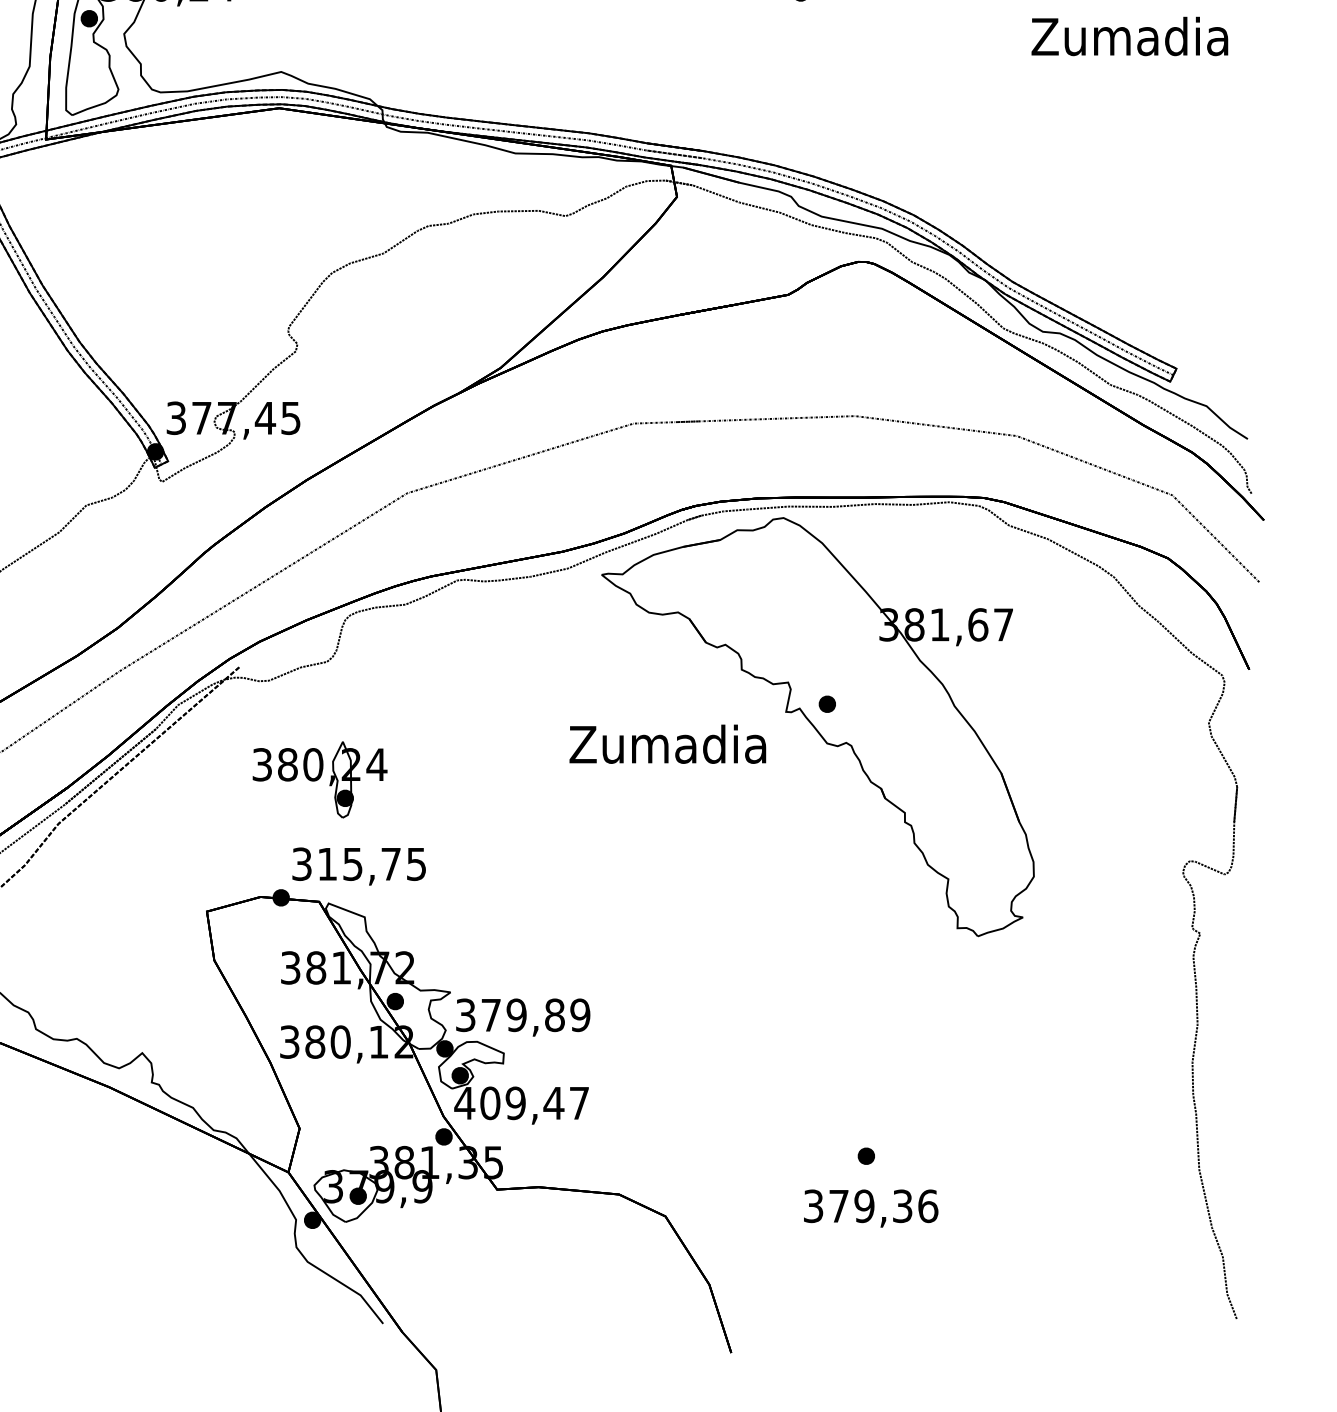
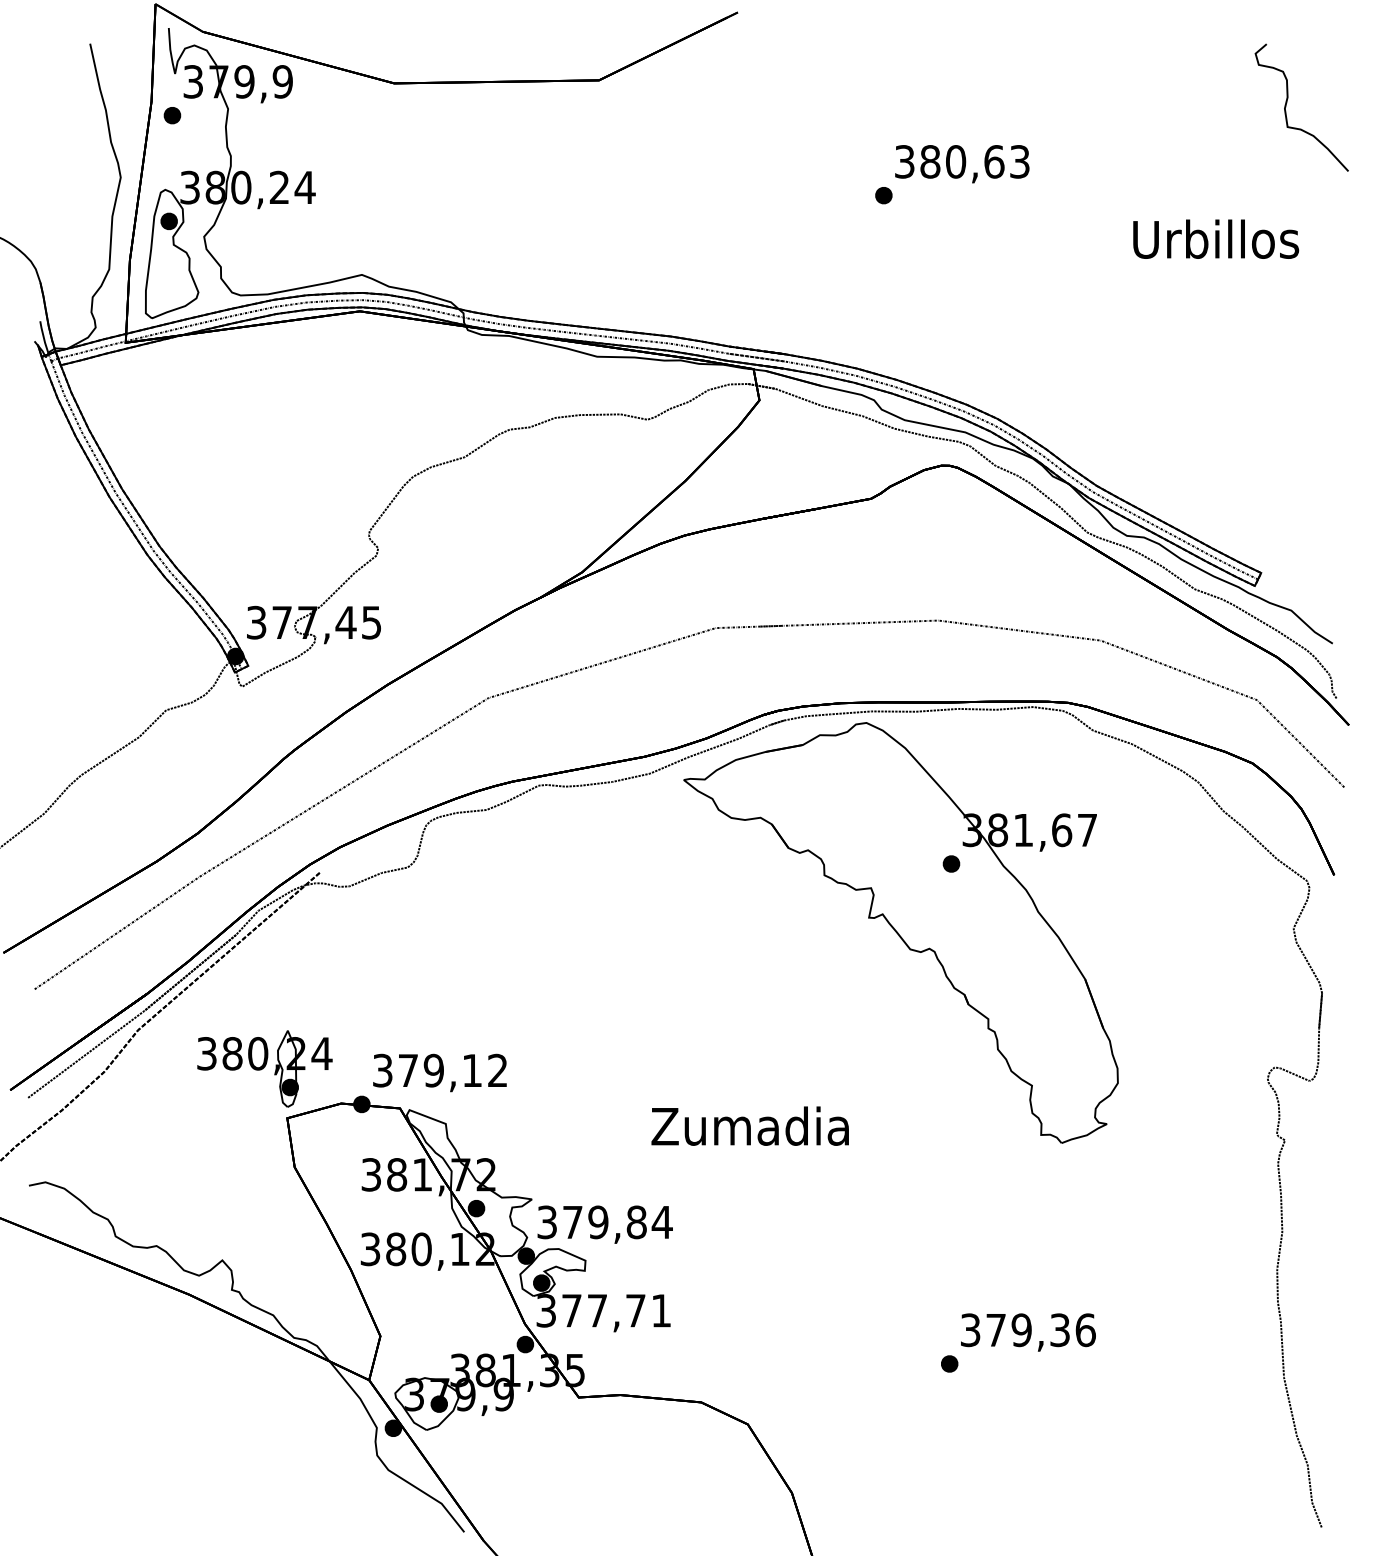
text: (1129, 35) -> (1213, 238), Zumadia -> Urbillos
part: (827, 703) -> (951, 863), moved
text: (667, 743) -> (749, 1125), moved
part: (319, 779) -> (264, 1068), moved
text: (372, 864) -> (453, 1070), 315,75 -> 379,12
text: (579, 1015) -> (661, 1222), 379,89 -> 379,84
text: (520, 1103) -> (602, 1310), 409,47 -> 377,71
text: (871, 1208) -> (1028, 1332), moved

